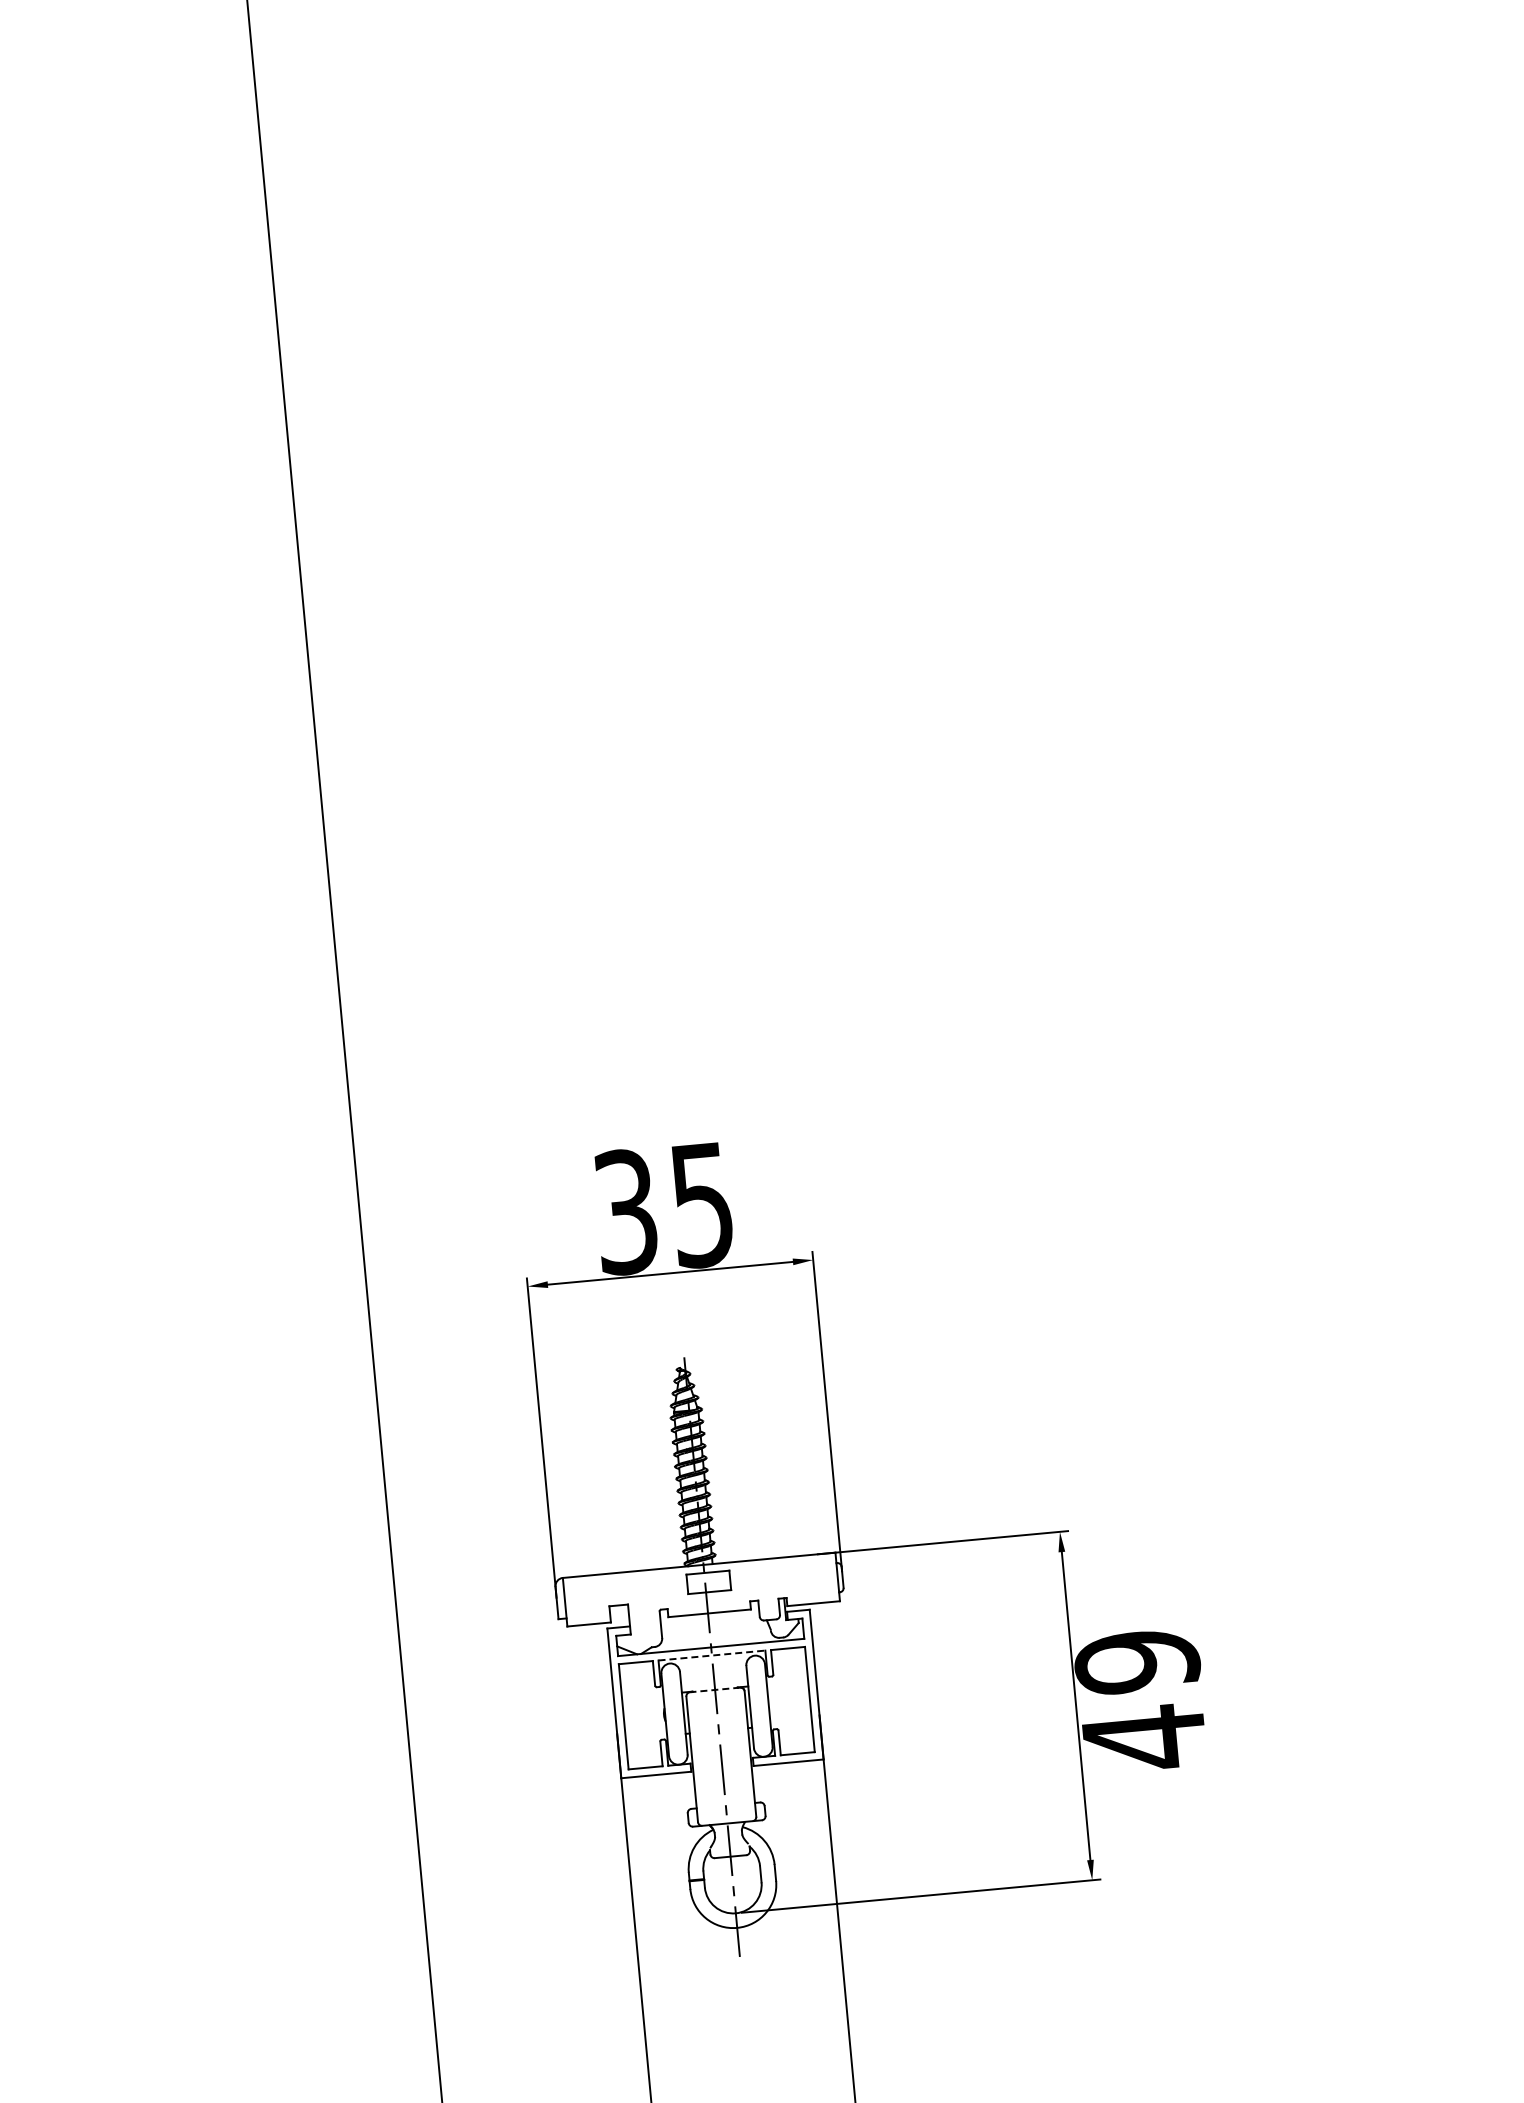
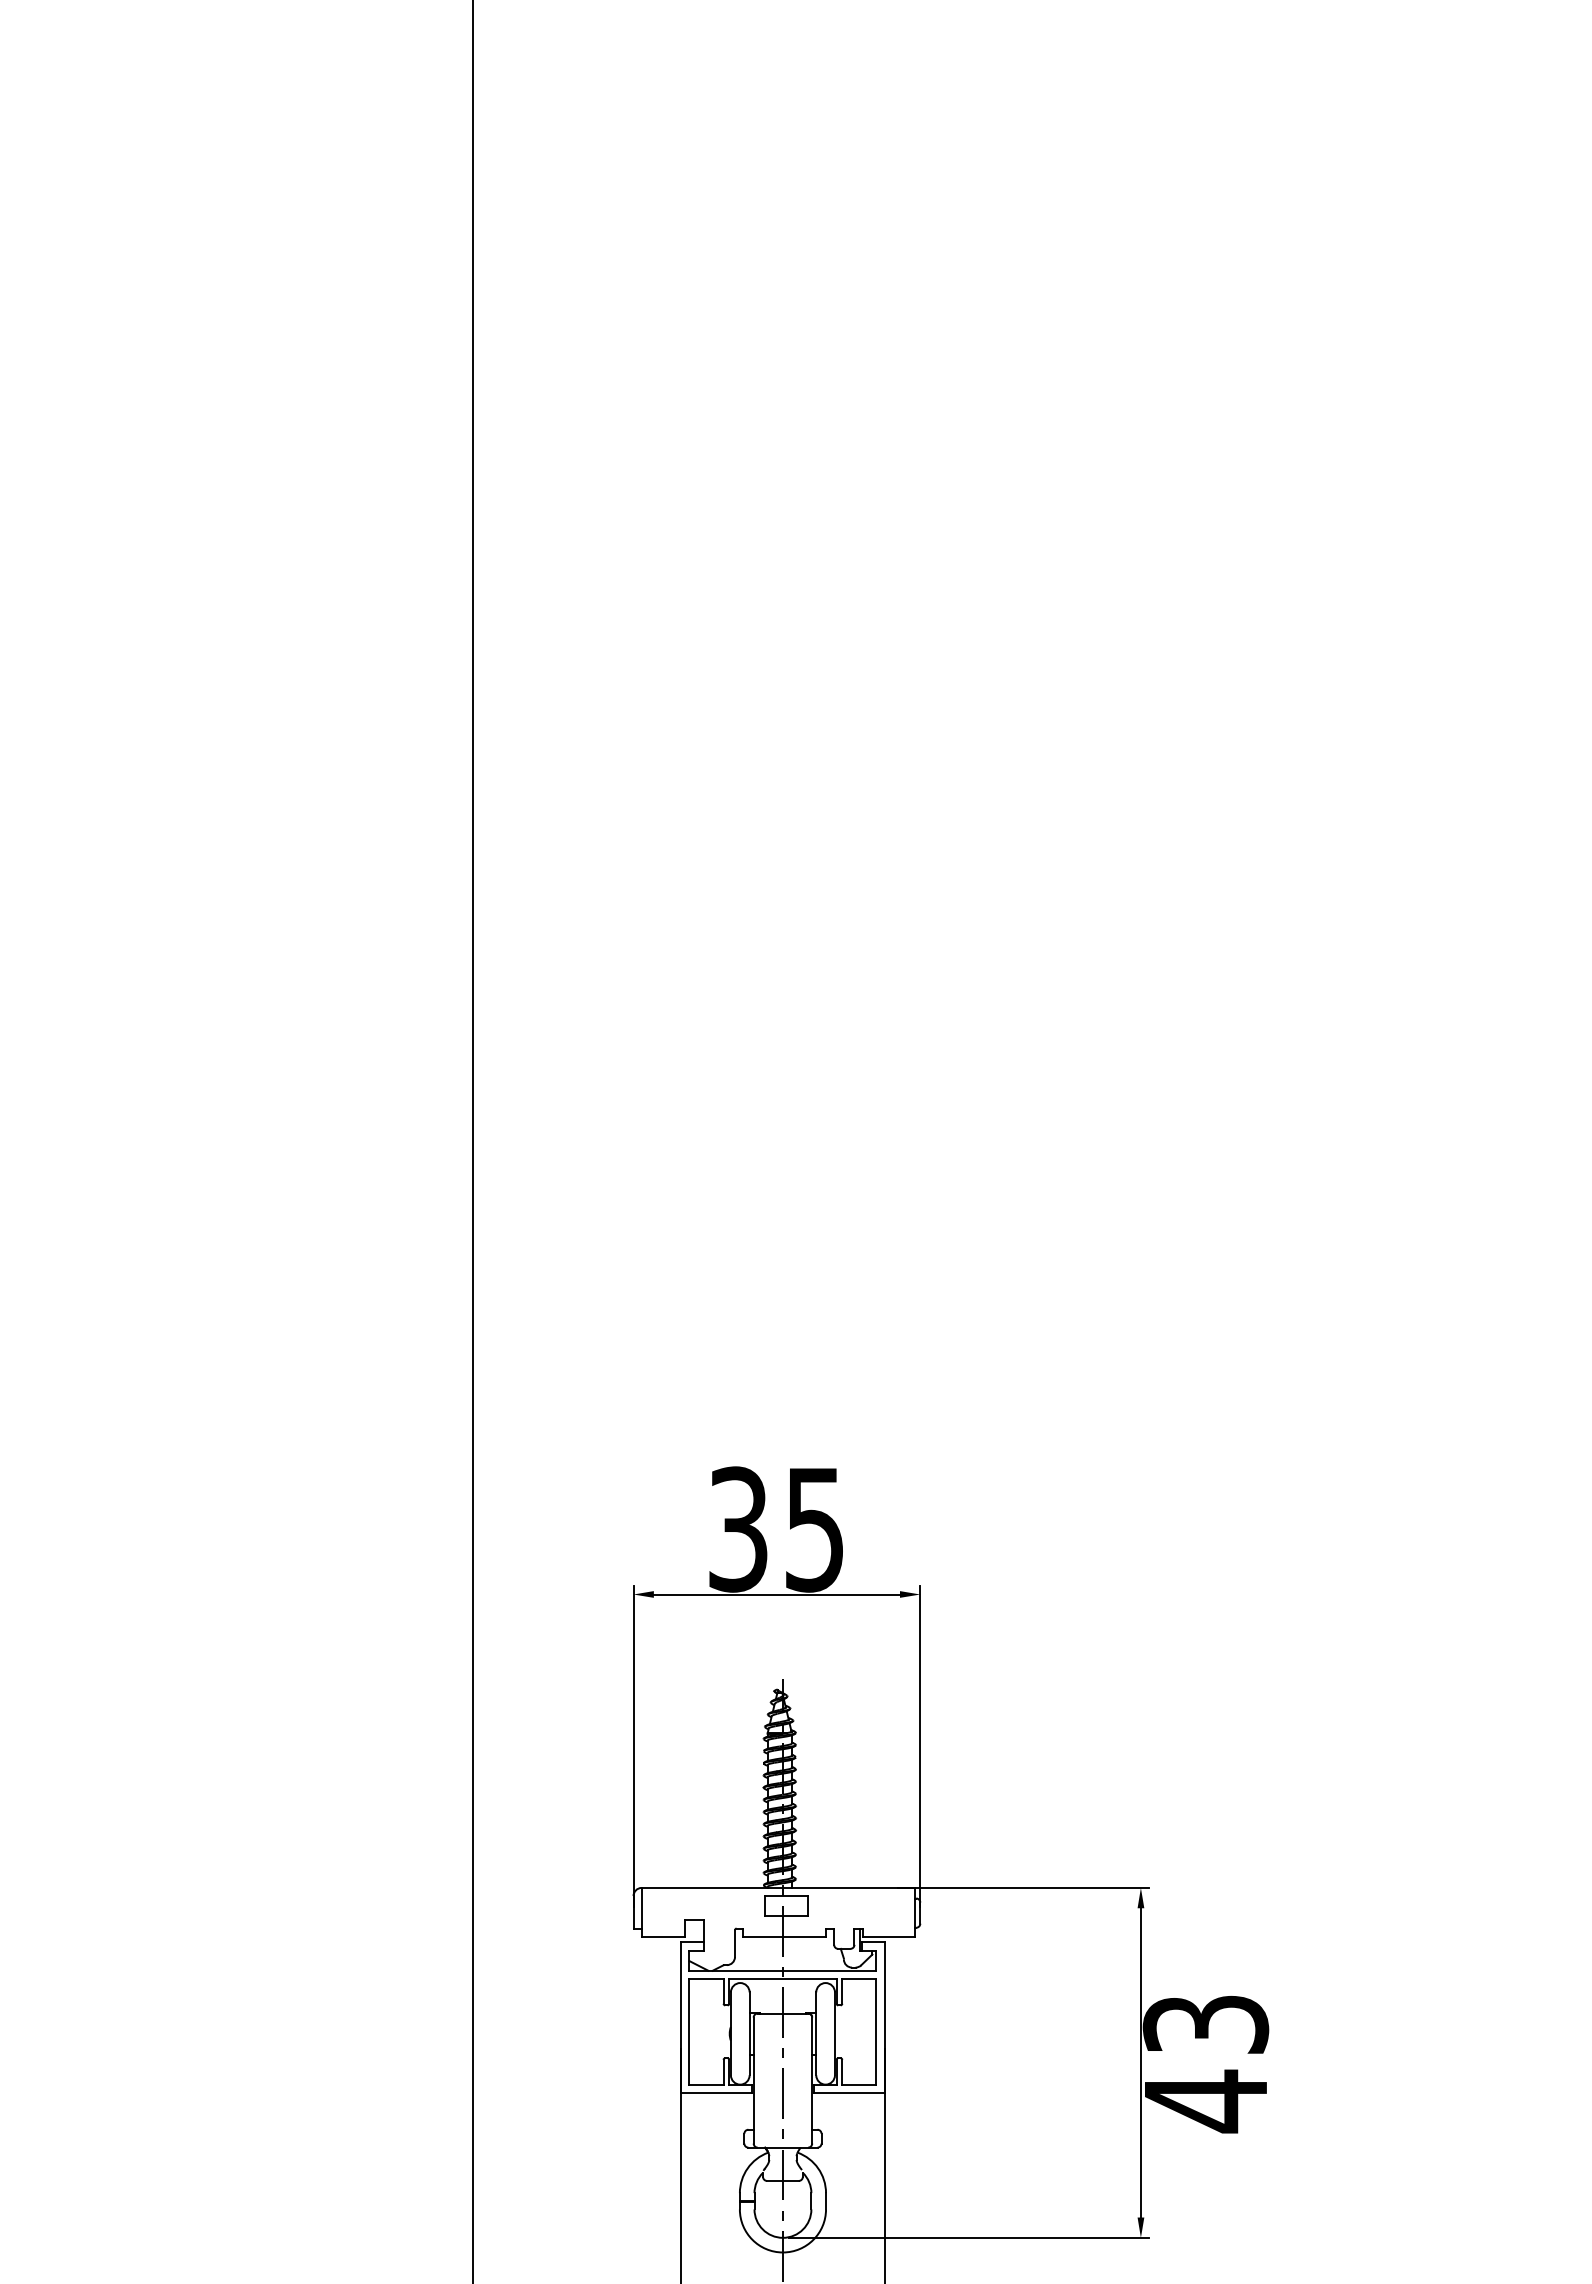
line: (711, 1655) -> (782, 1978), dashed -> solid
text: (1136, 1661) -> (1205, 2024), 49 -> 43
line: (714, 1689) -> (782, 2013), dashed -> solid

